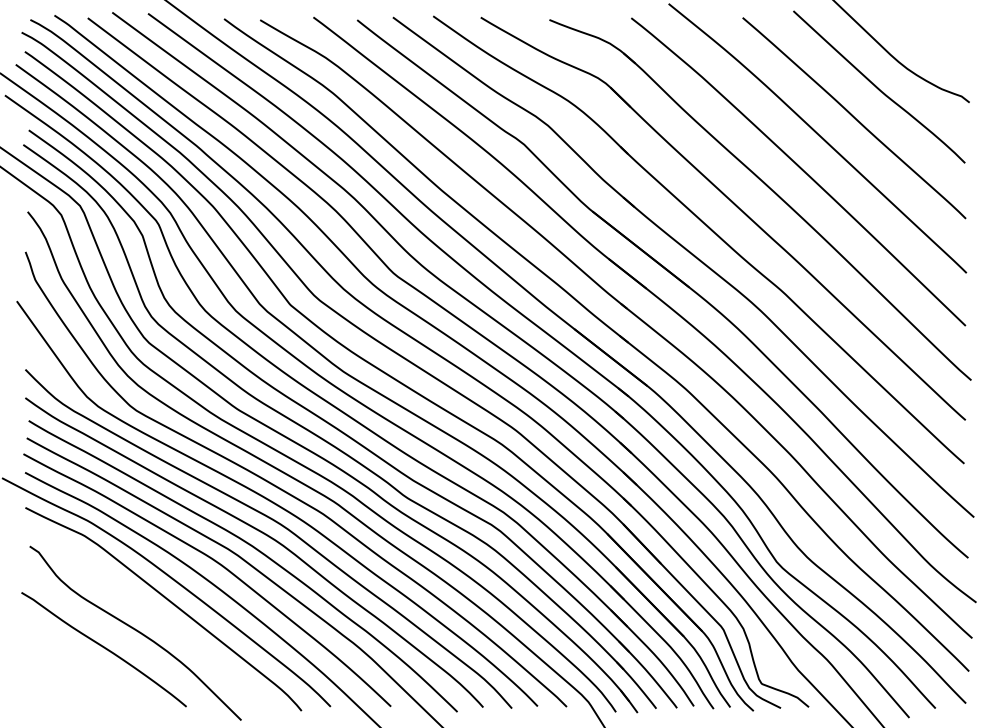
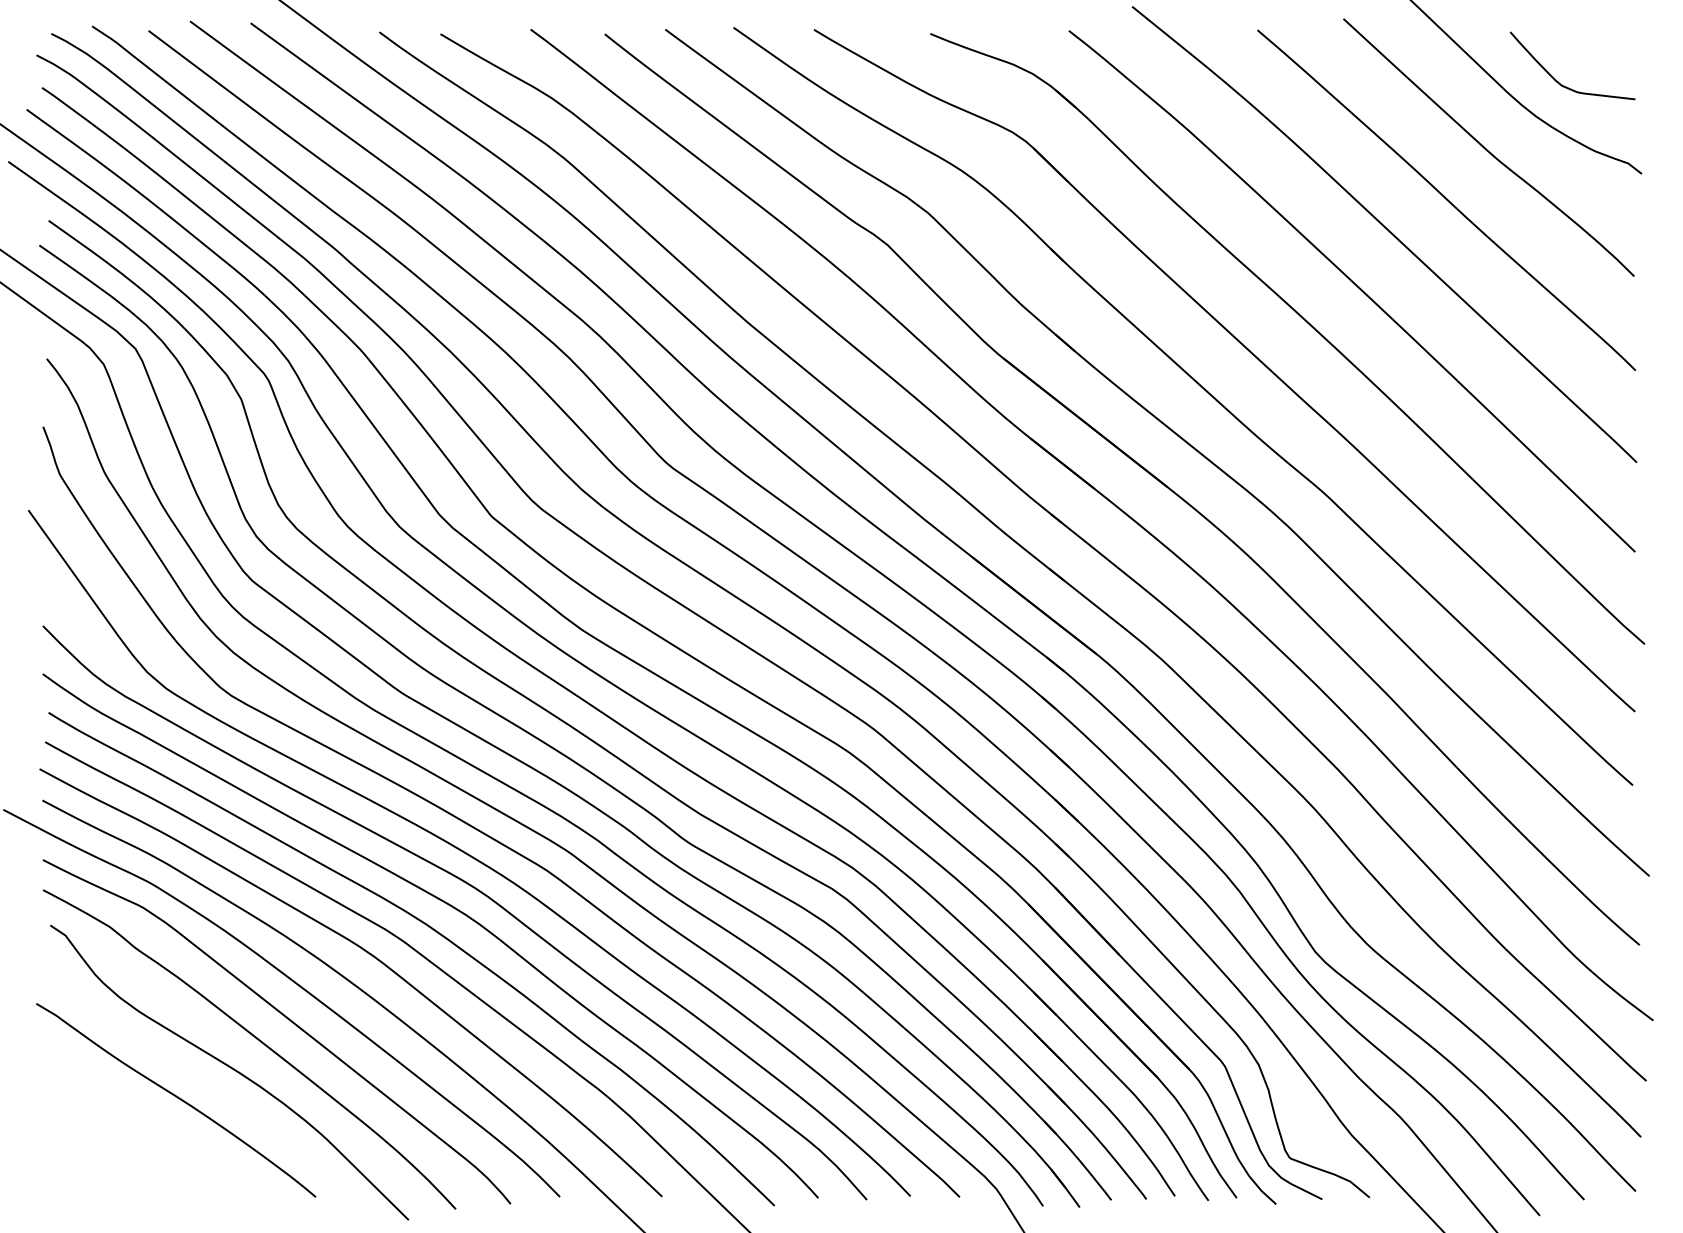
curve: (919, 46) -> (1556, 78), added
curve: (151, 614) -> (256, 1040), added

